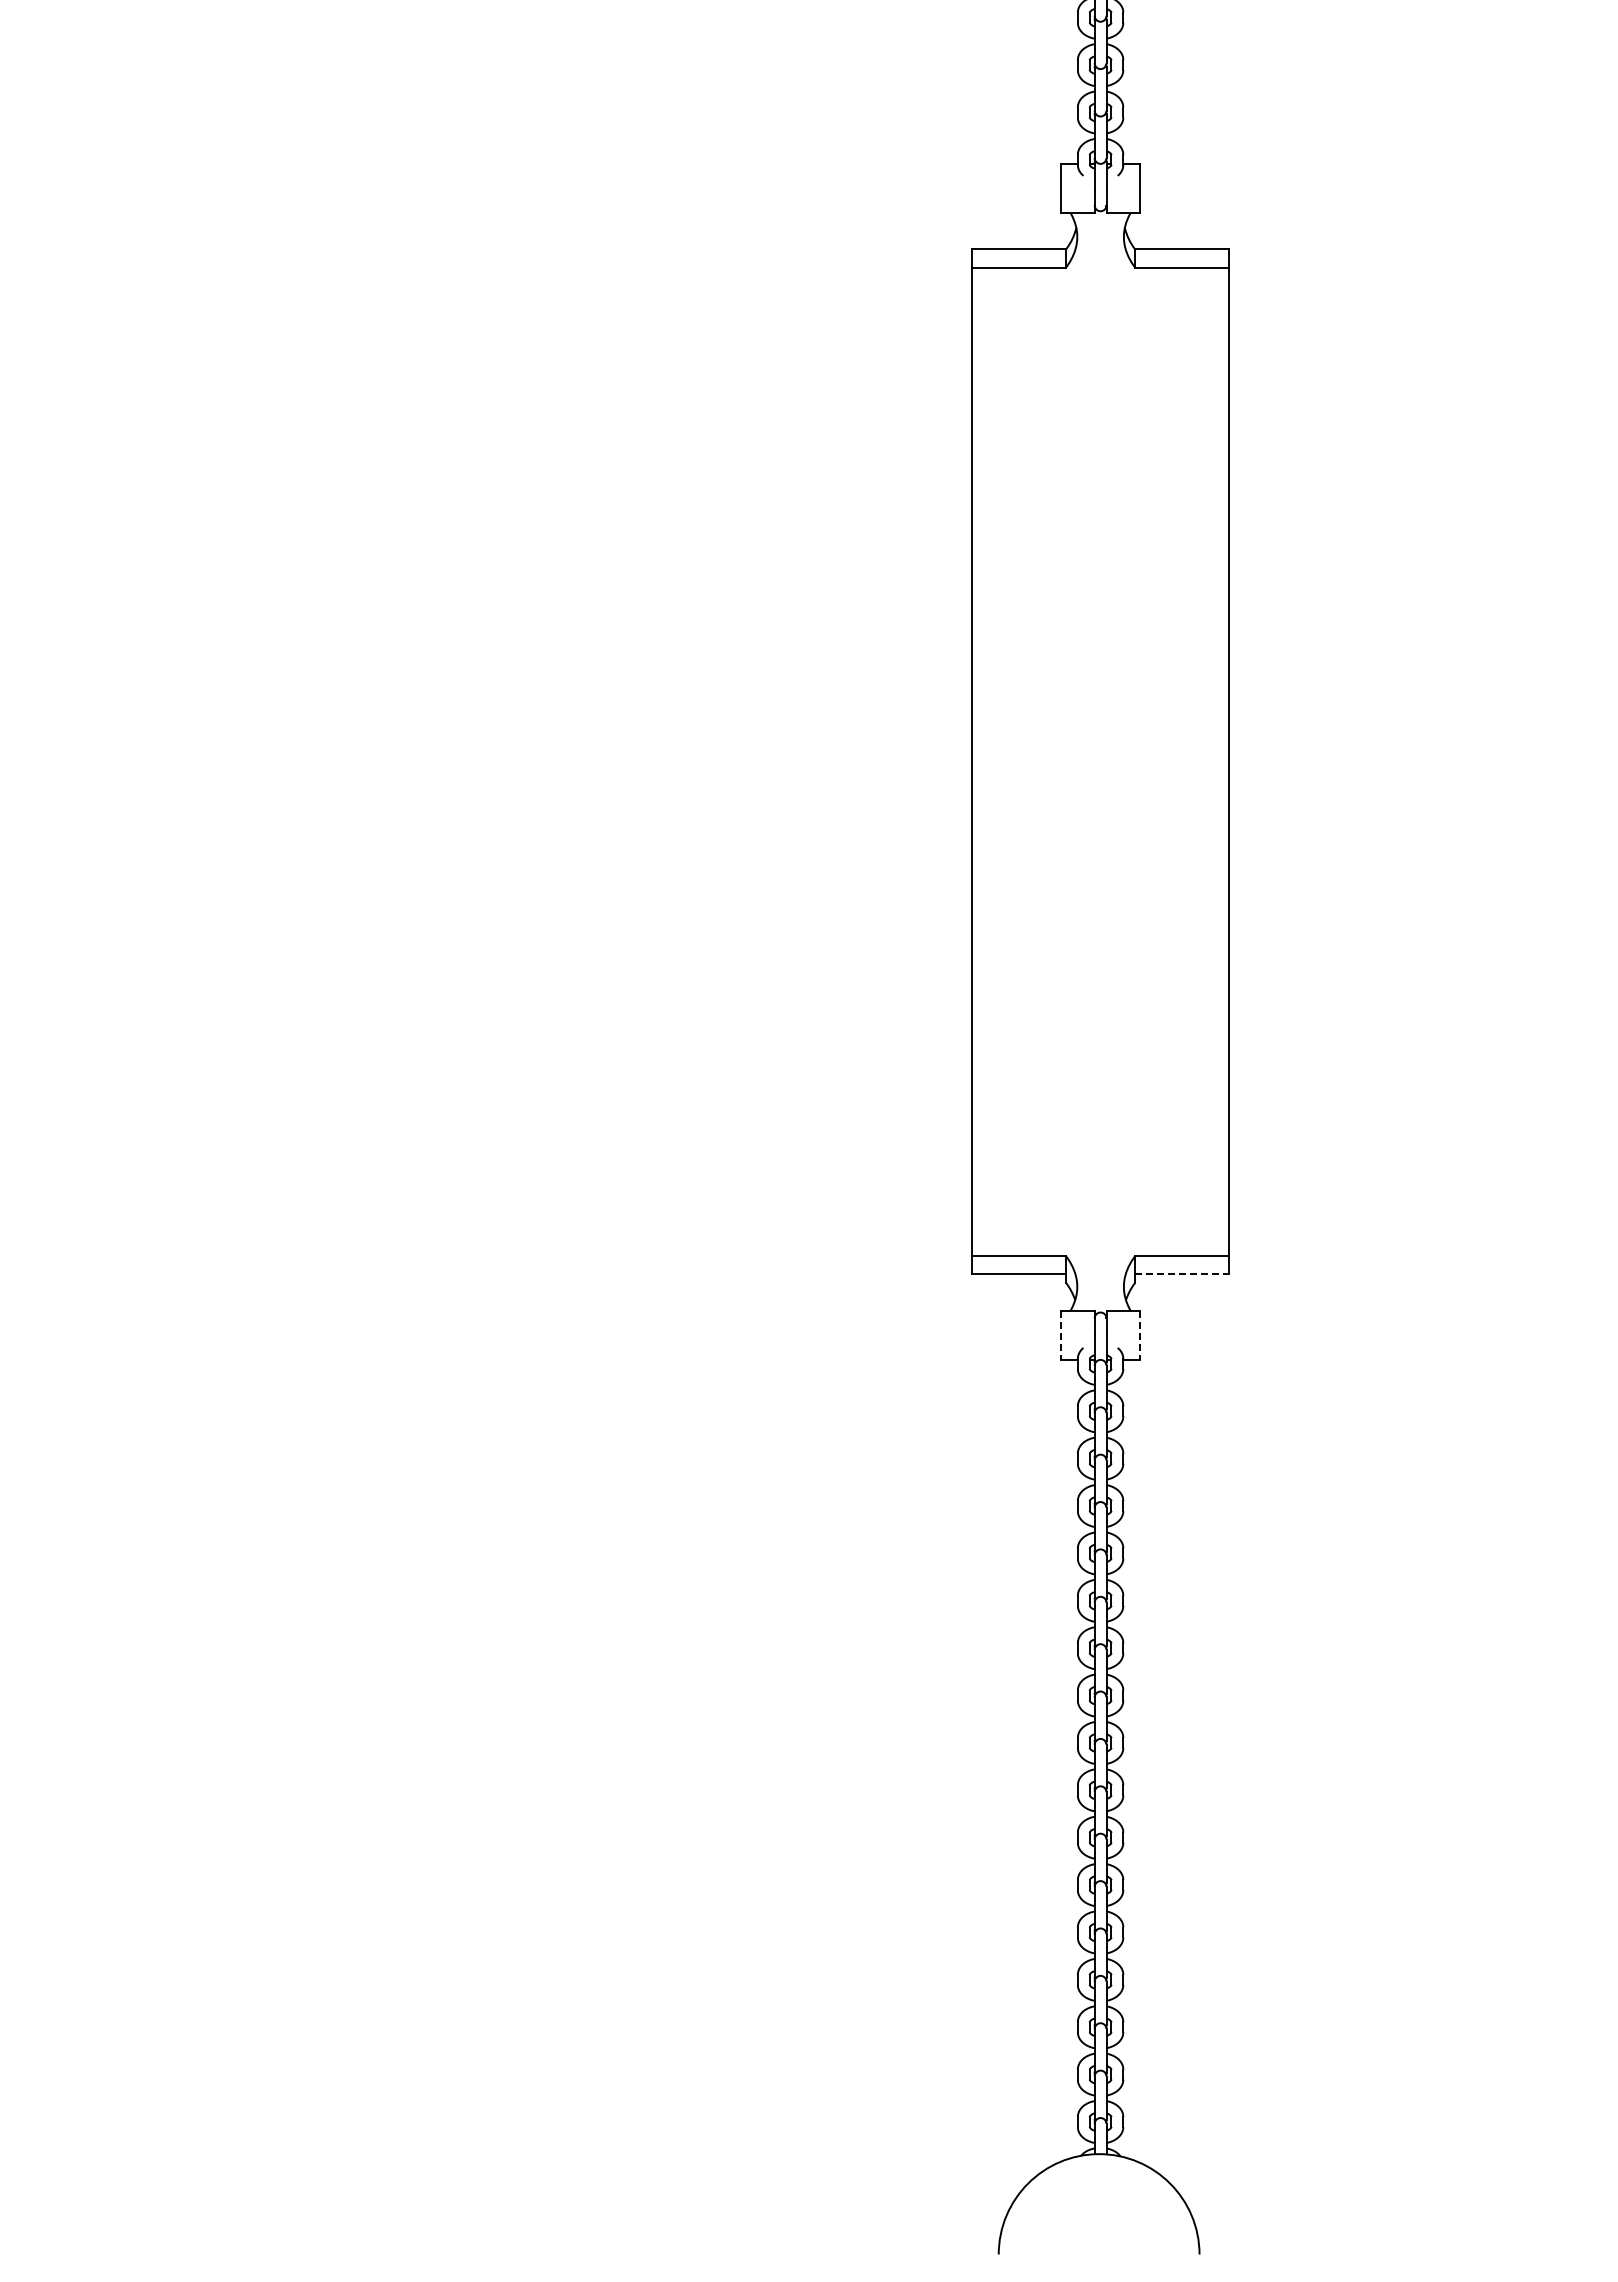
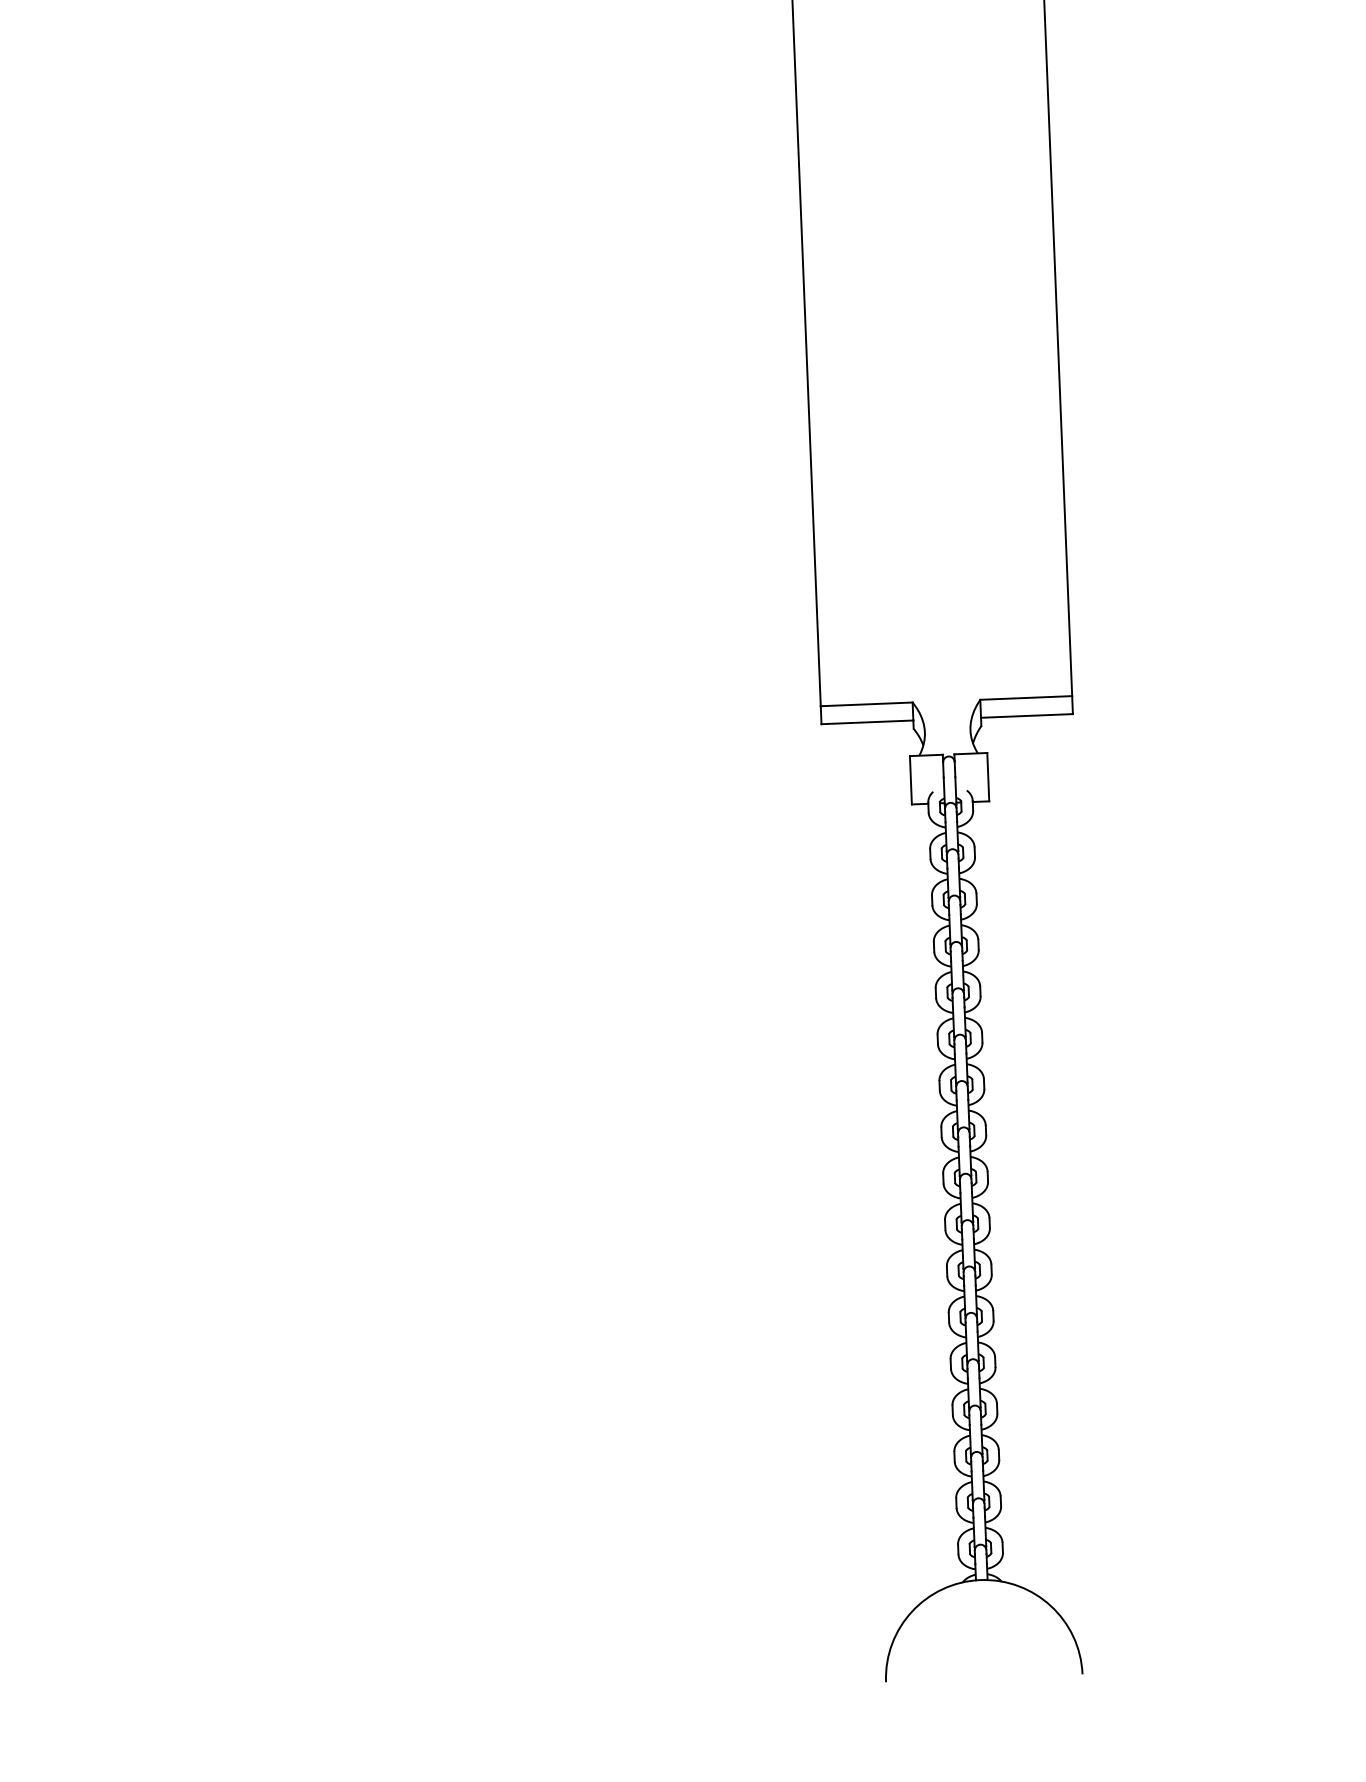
line: (1182, 1274) -> (1027, 716), dashed -> solid
line: (1061, 1335) -> (911, 780), dashed -> solid
line: (1140, 1335) -> (988, 777), dashed -> solid

